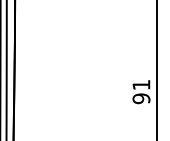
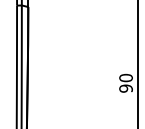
text: (140, 84) -> (125, 77), 91 -> 90

